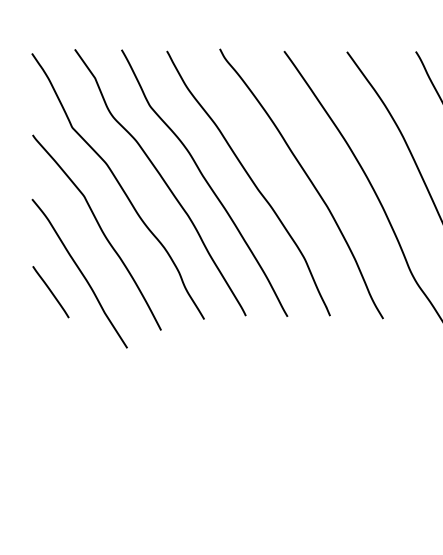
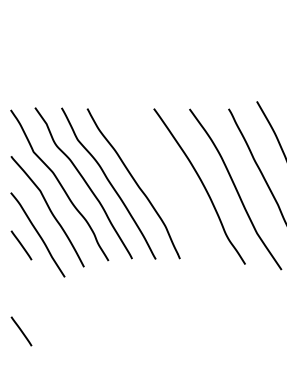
curve: (306, 177) -> (166, 180), removed
line: (50, 443) -> (21, 331), added

